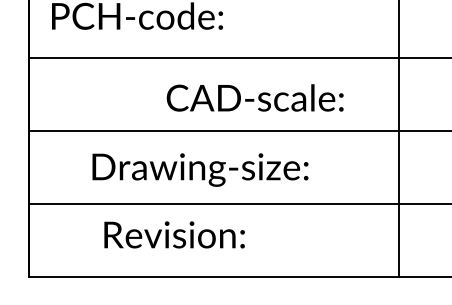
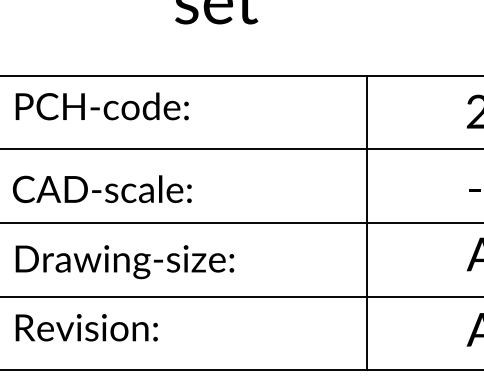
text: (255, 97) -> (102, 188), moved
text: (200, 170) -> (124, 262), moved
text: (174, 234) -> (86, 327), moved

